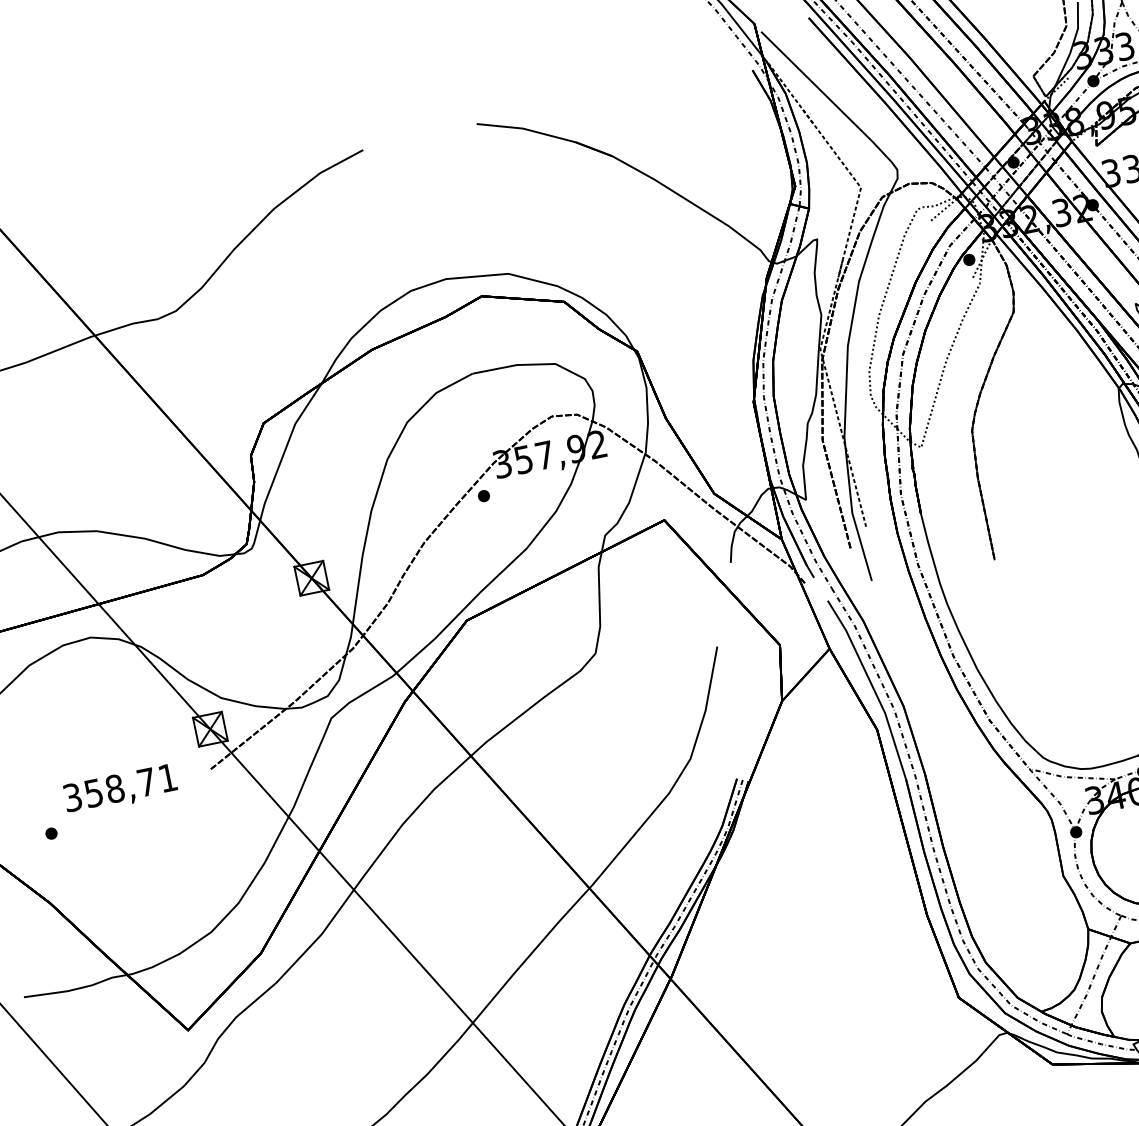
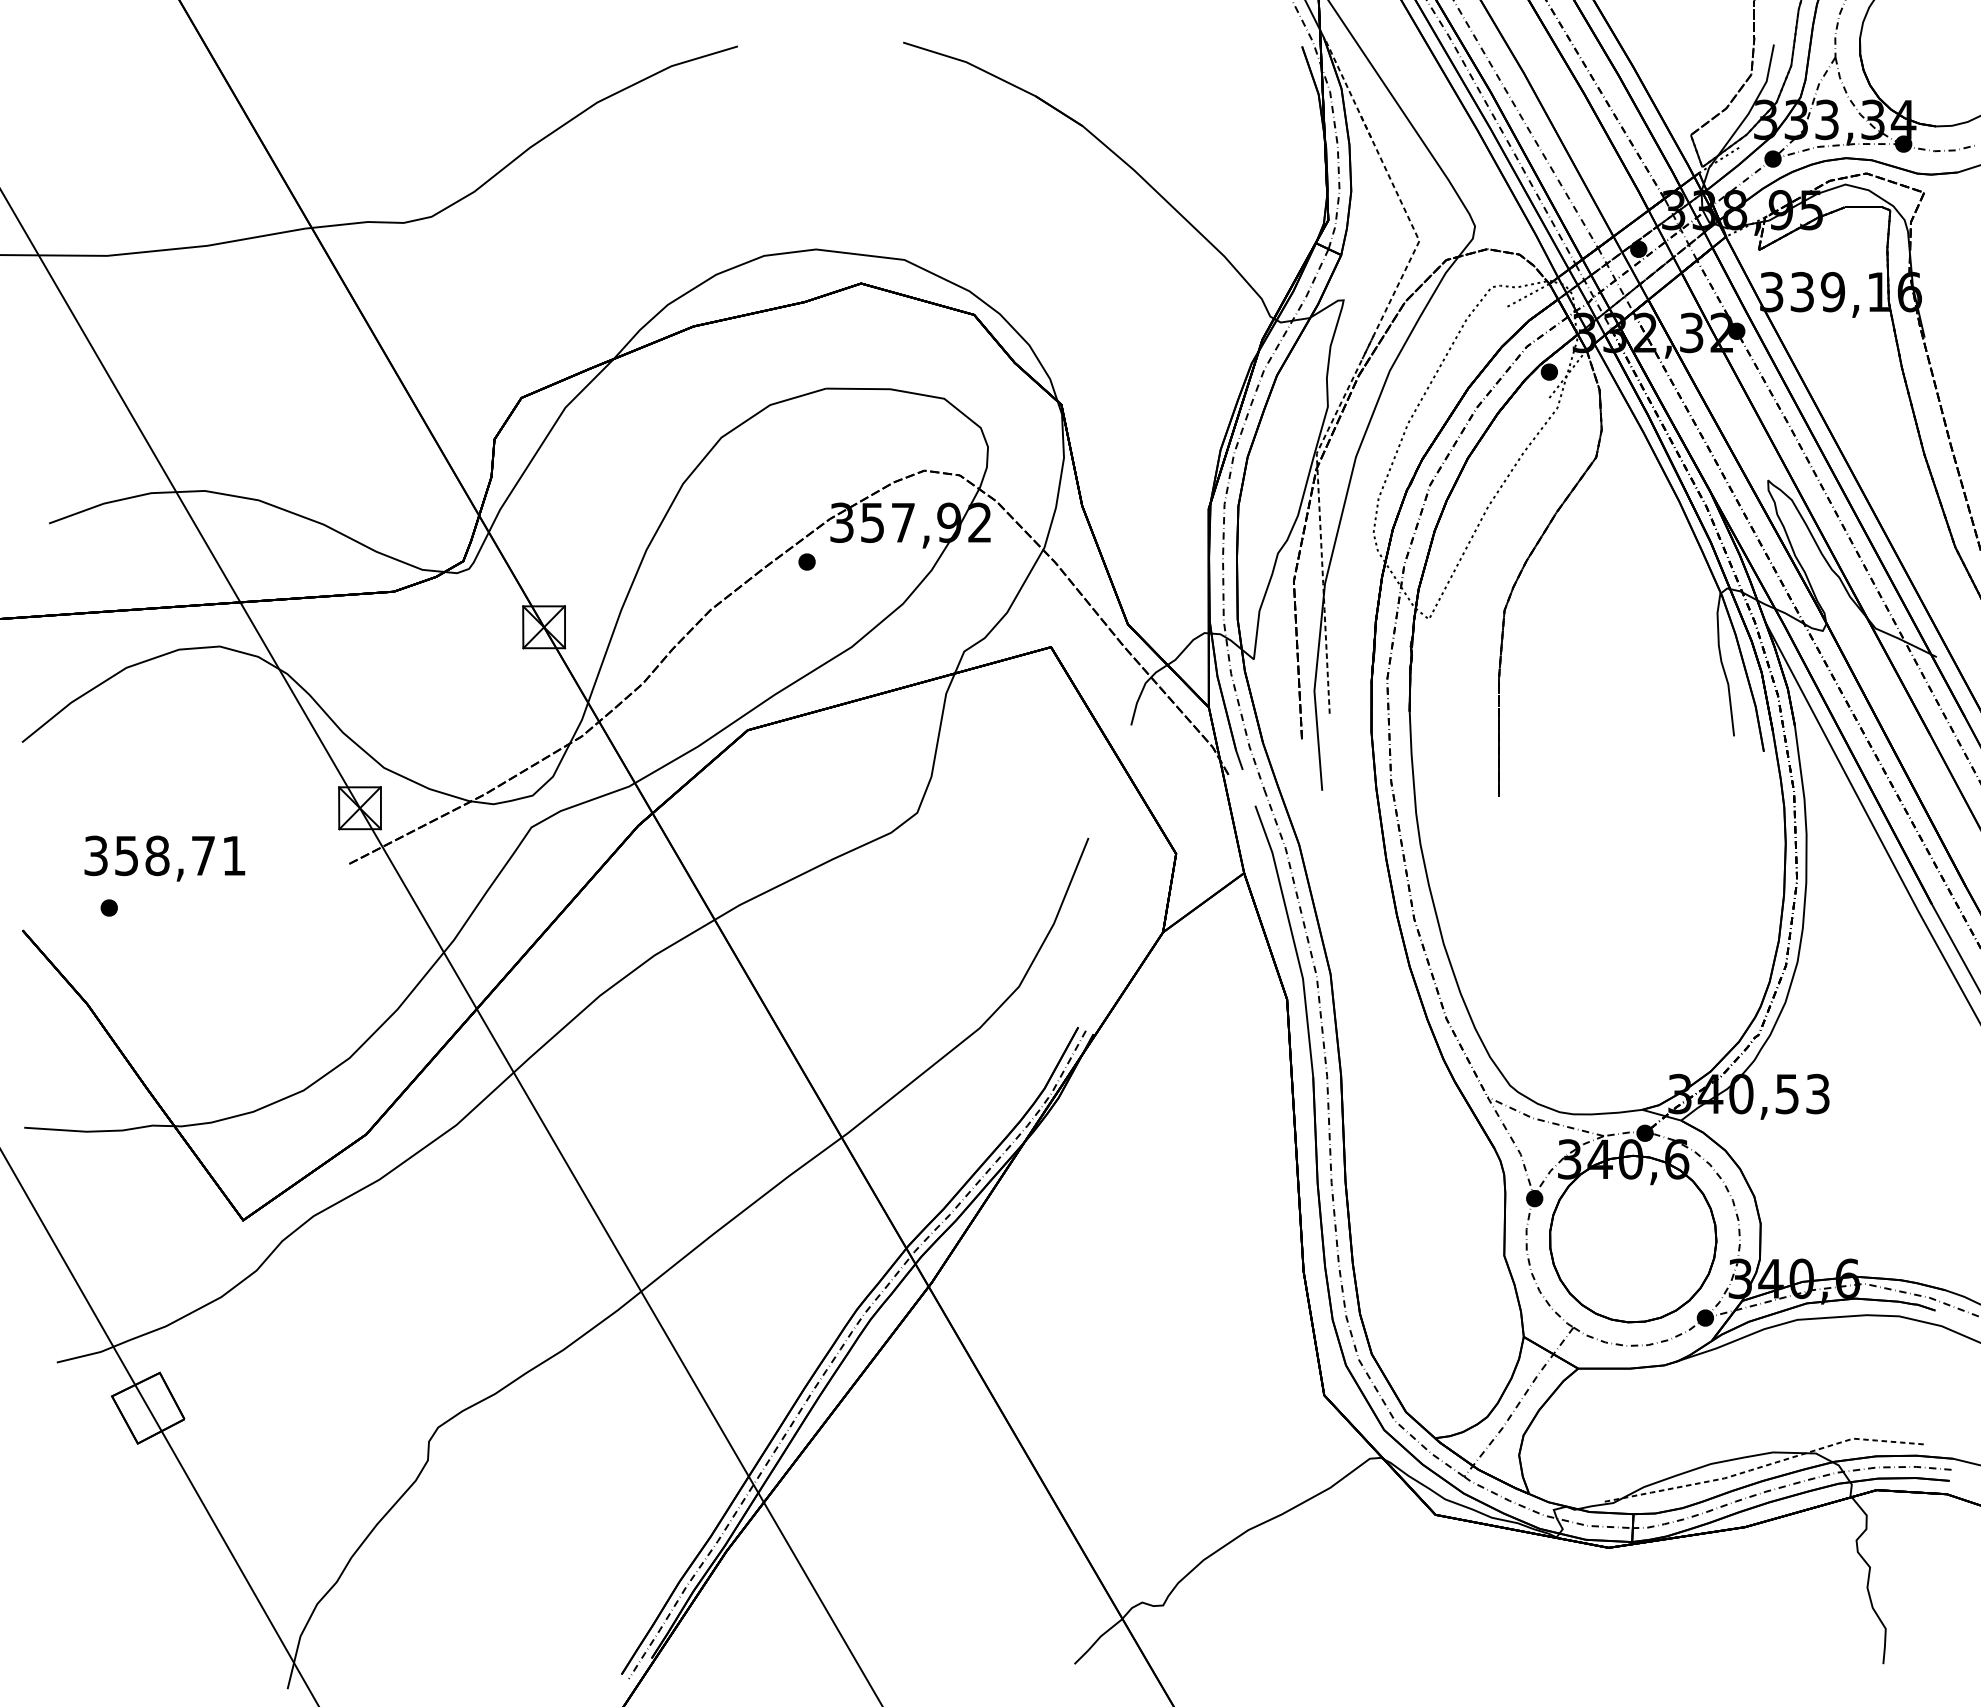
text: (120, 789) -> (164, 858), moved

